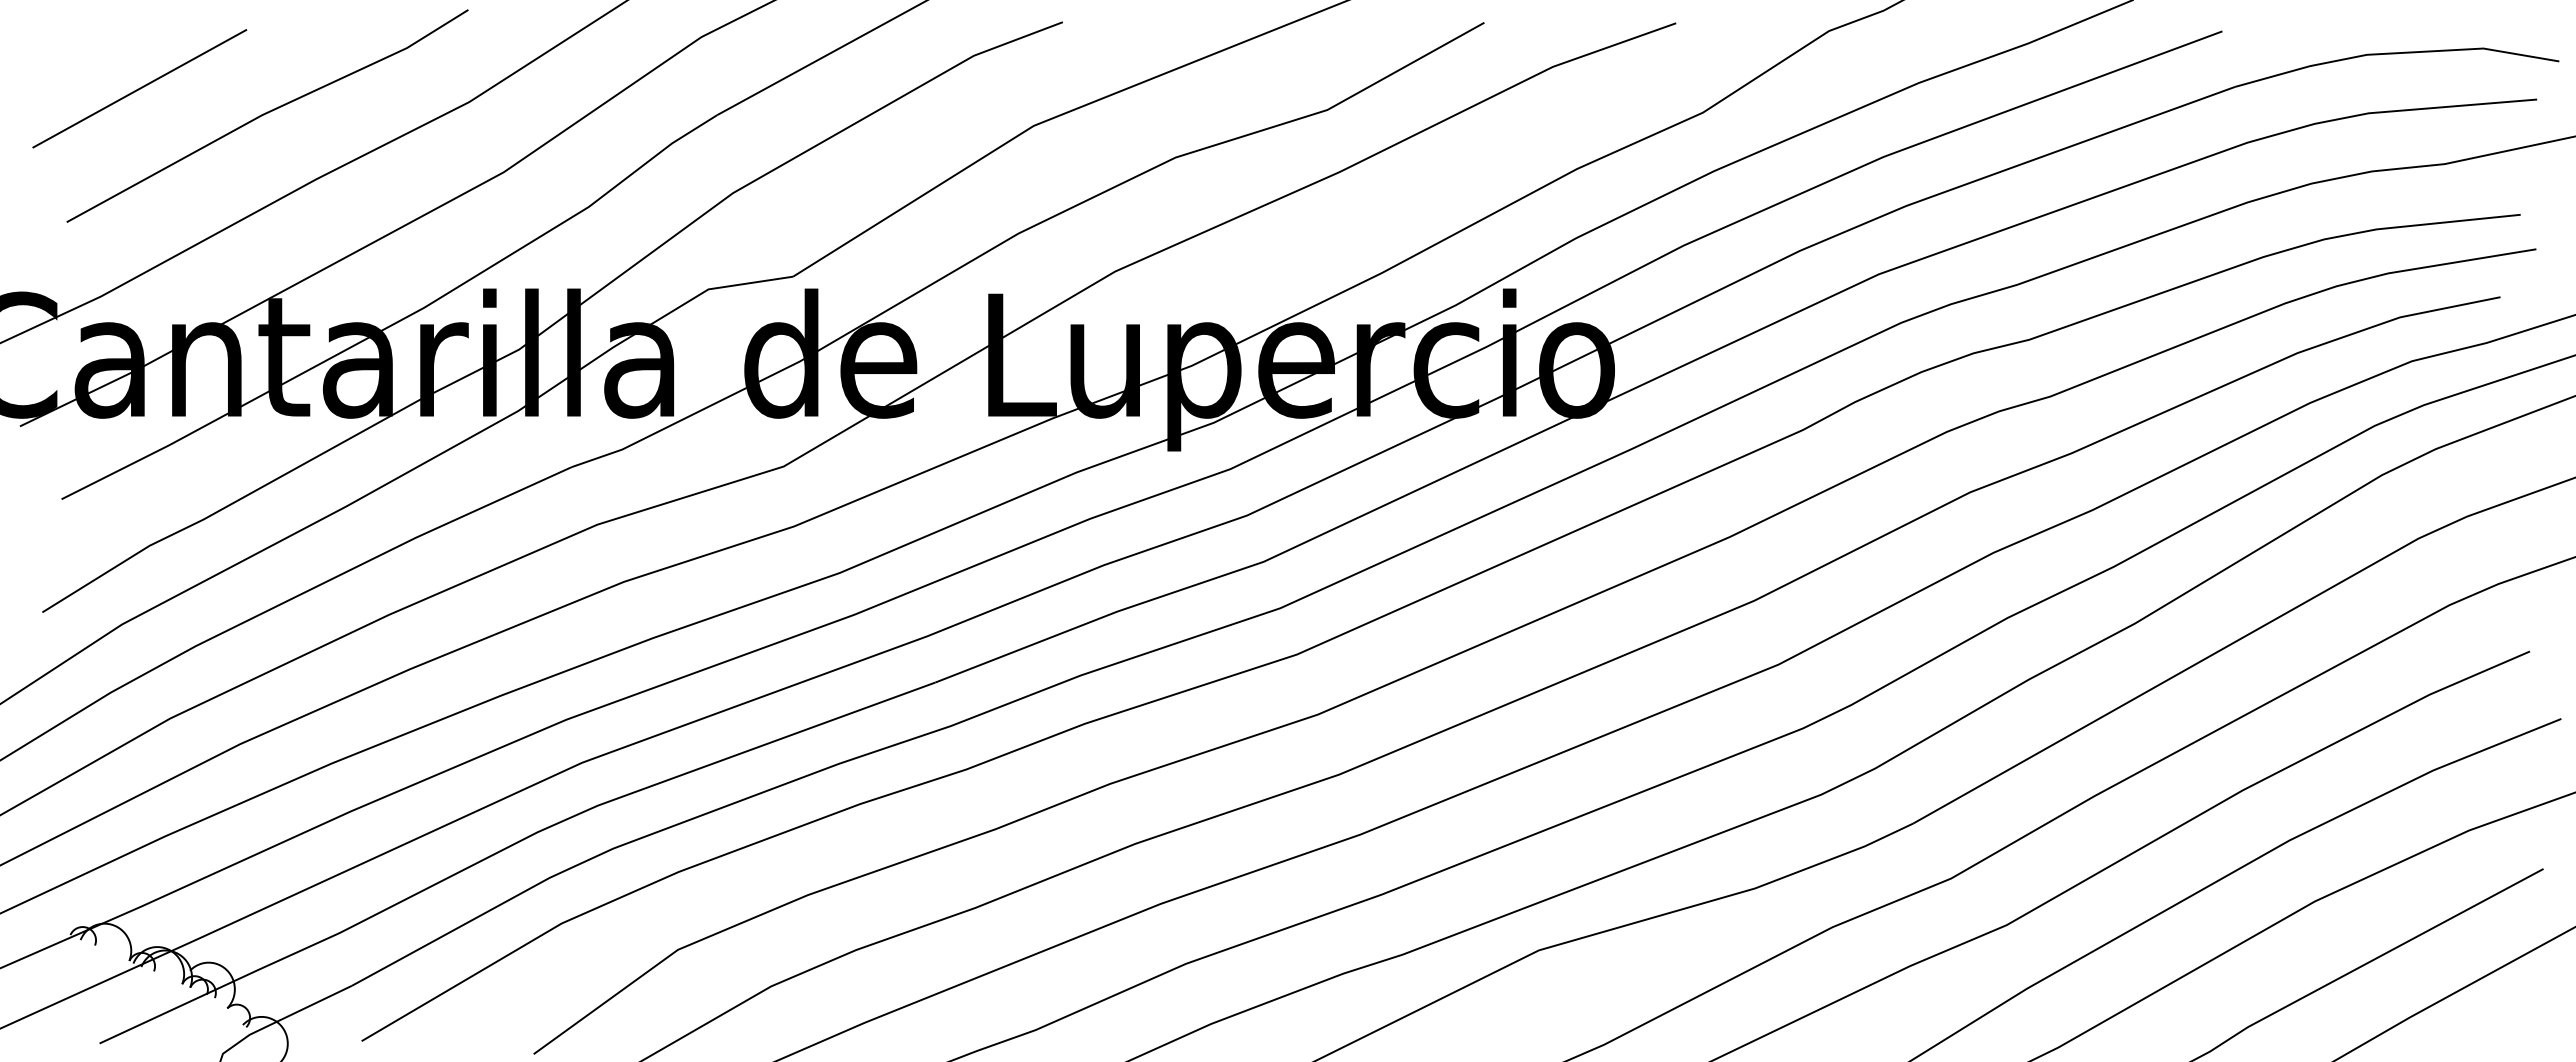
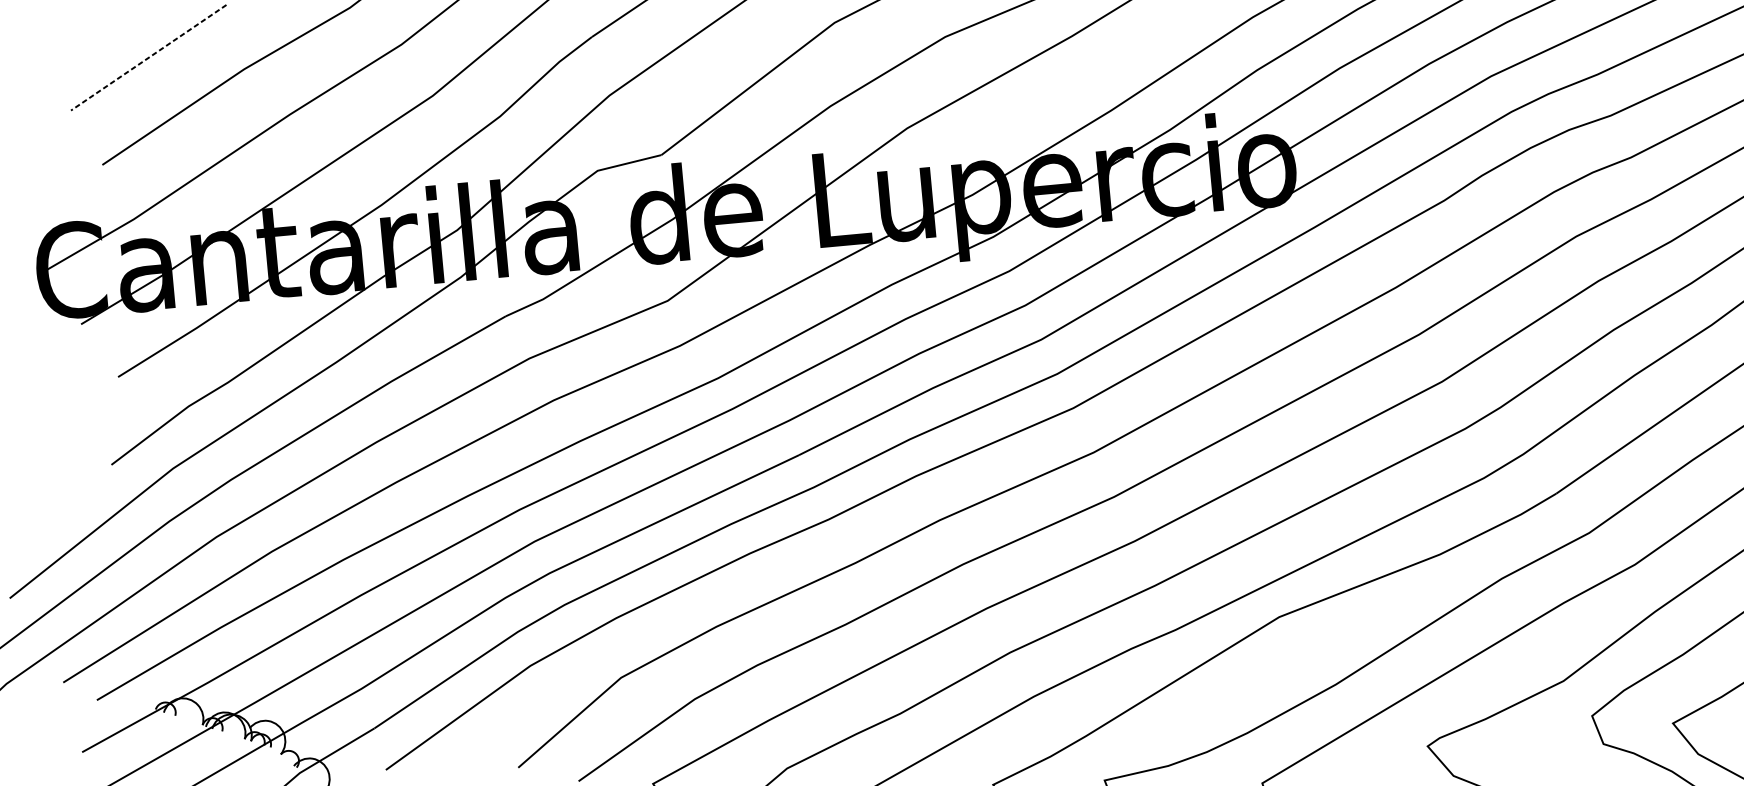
line: (139, 89) -> (148, 58), solid -> dashed

